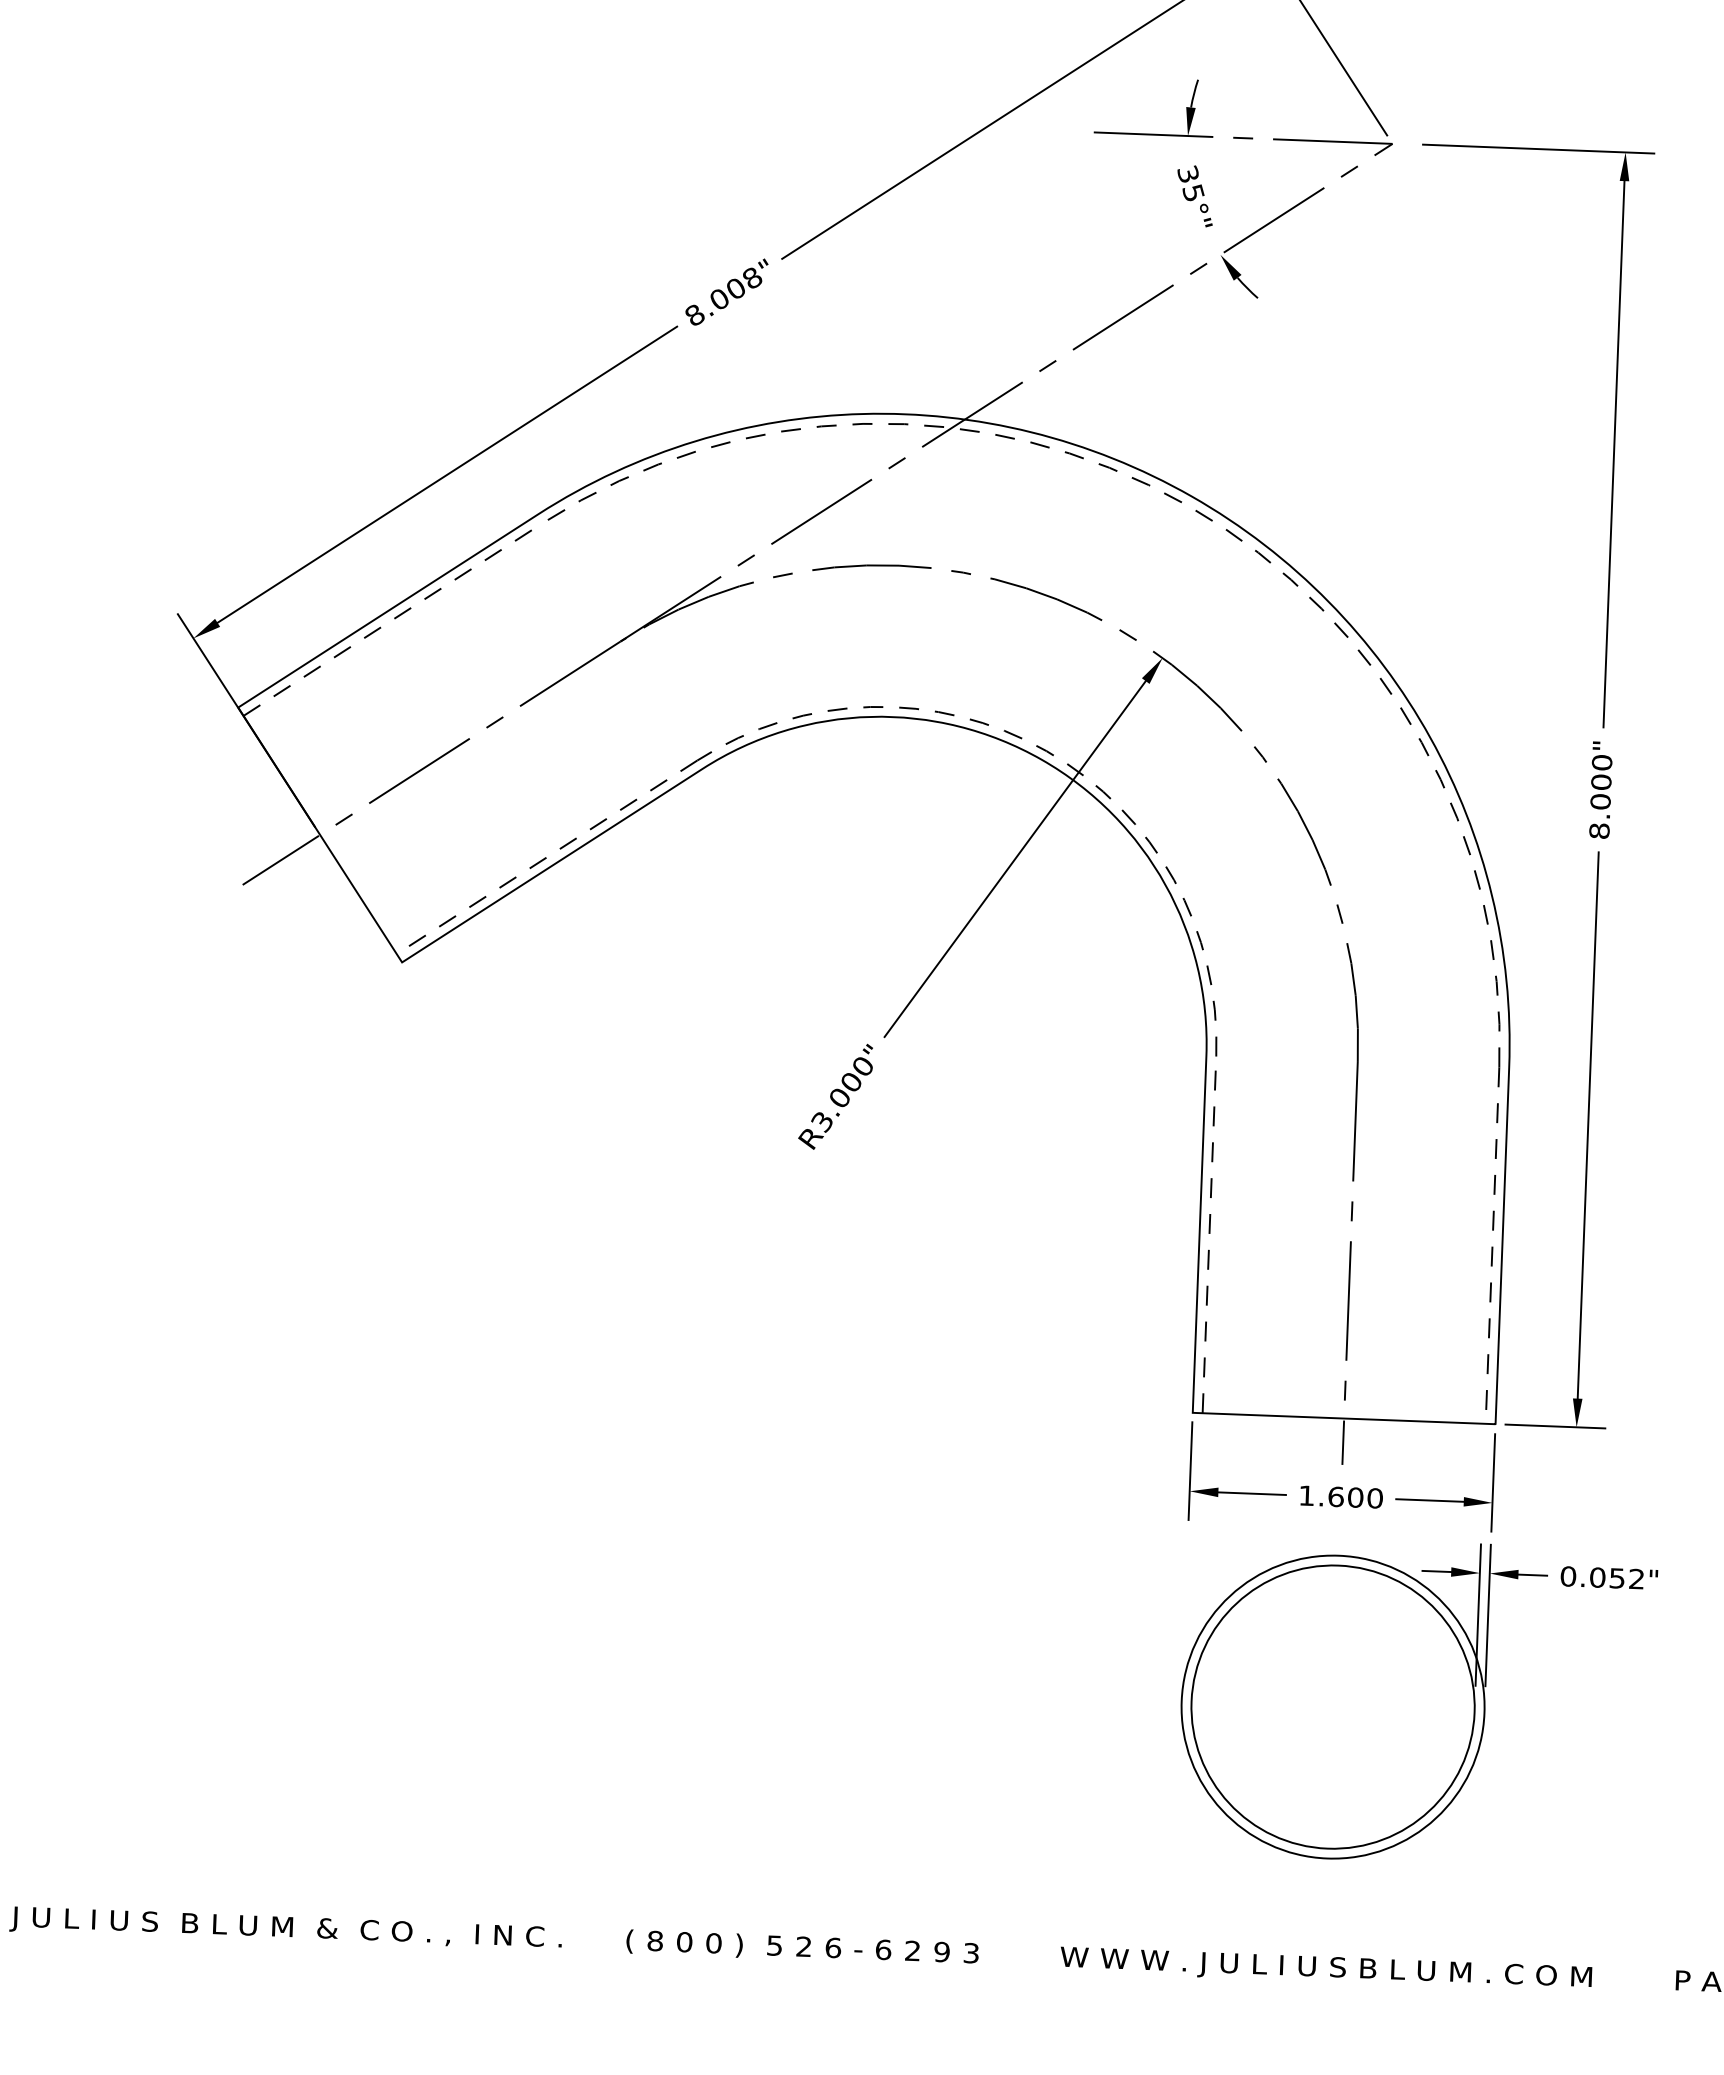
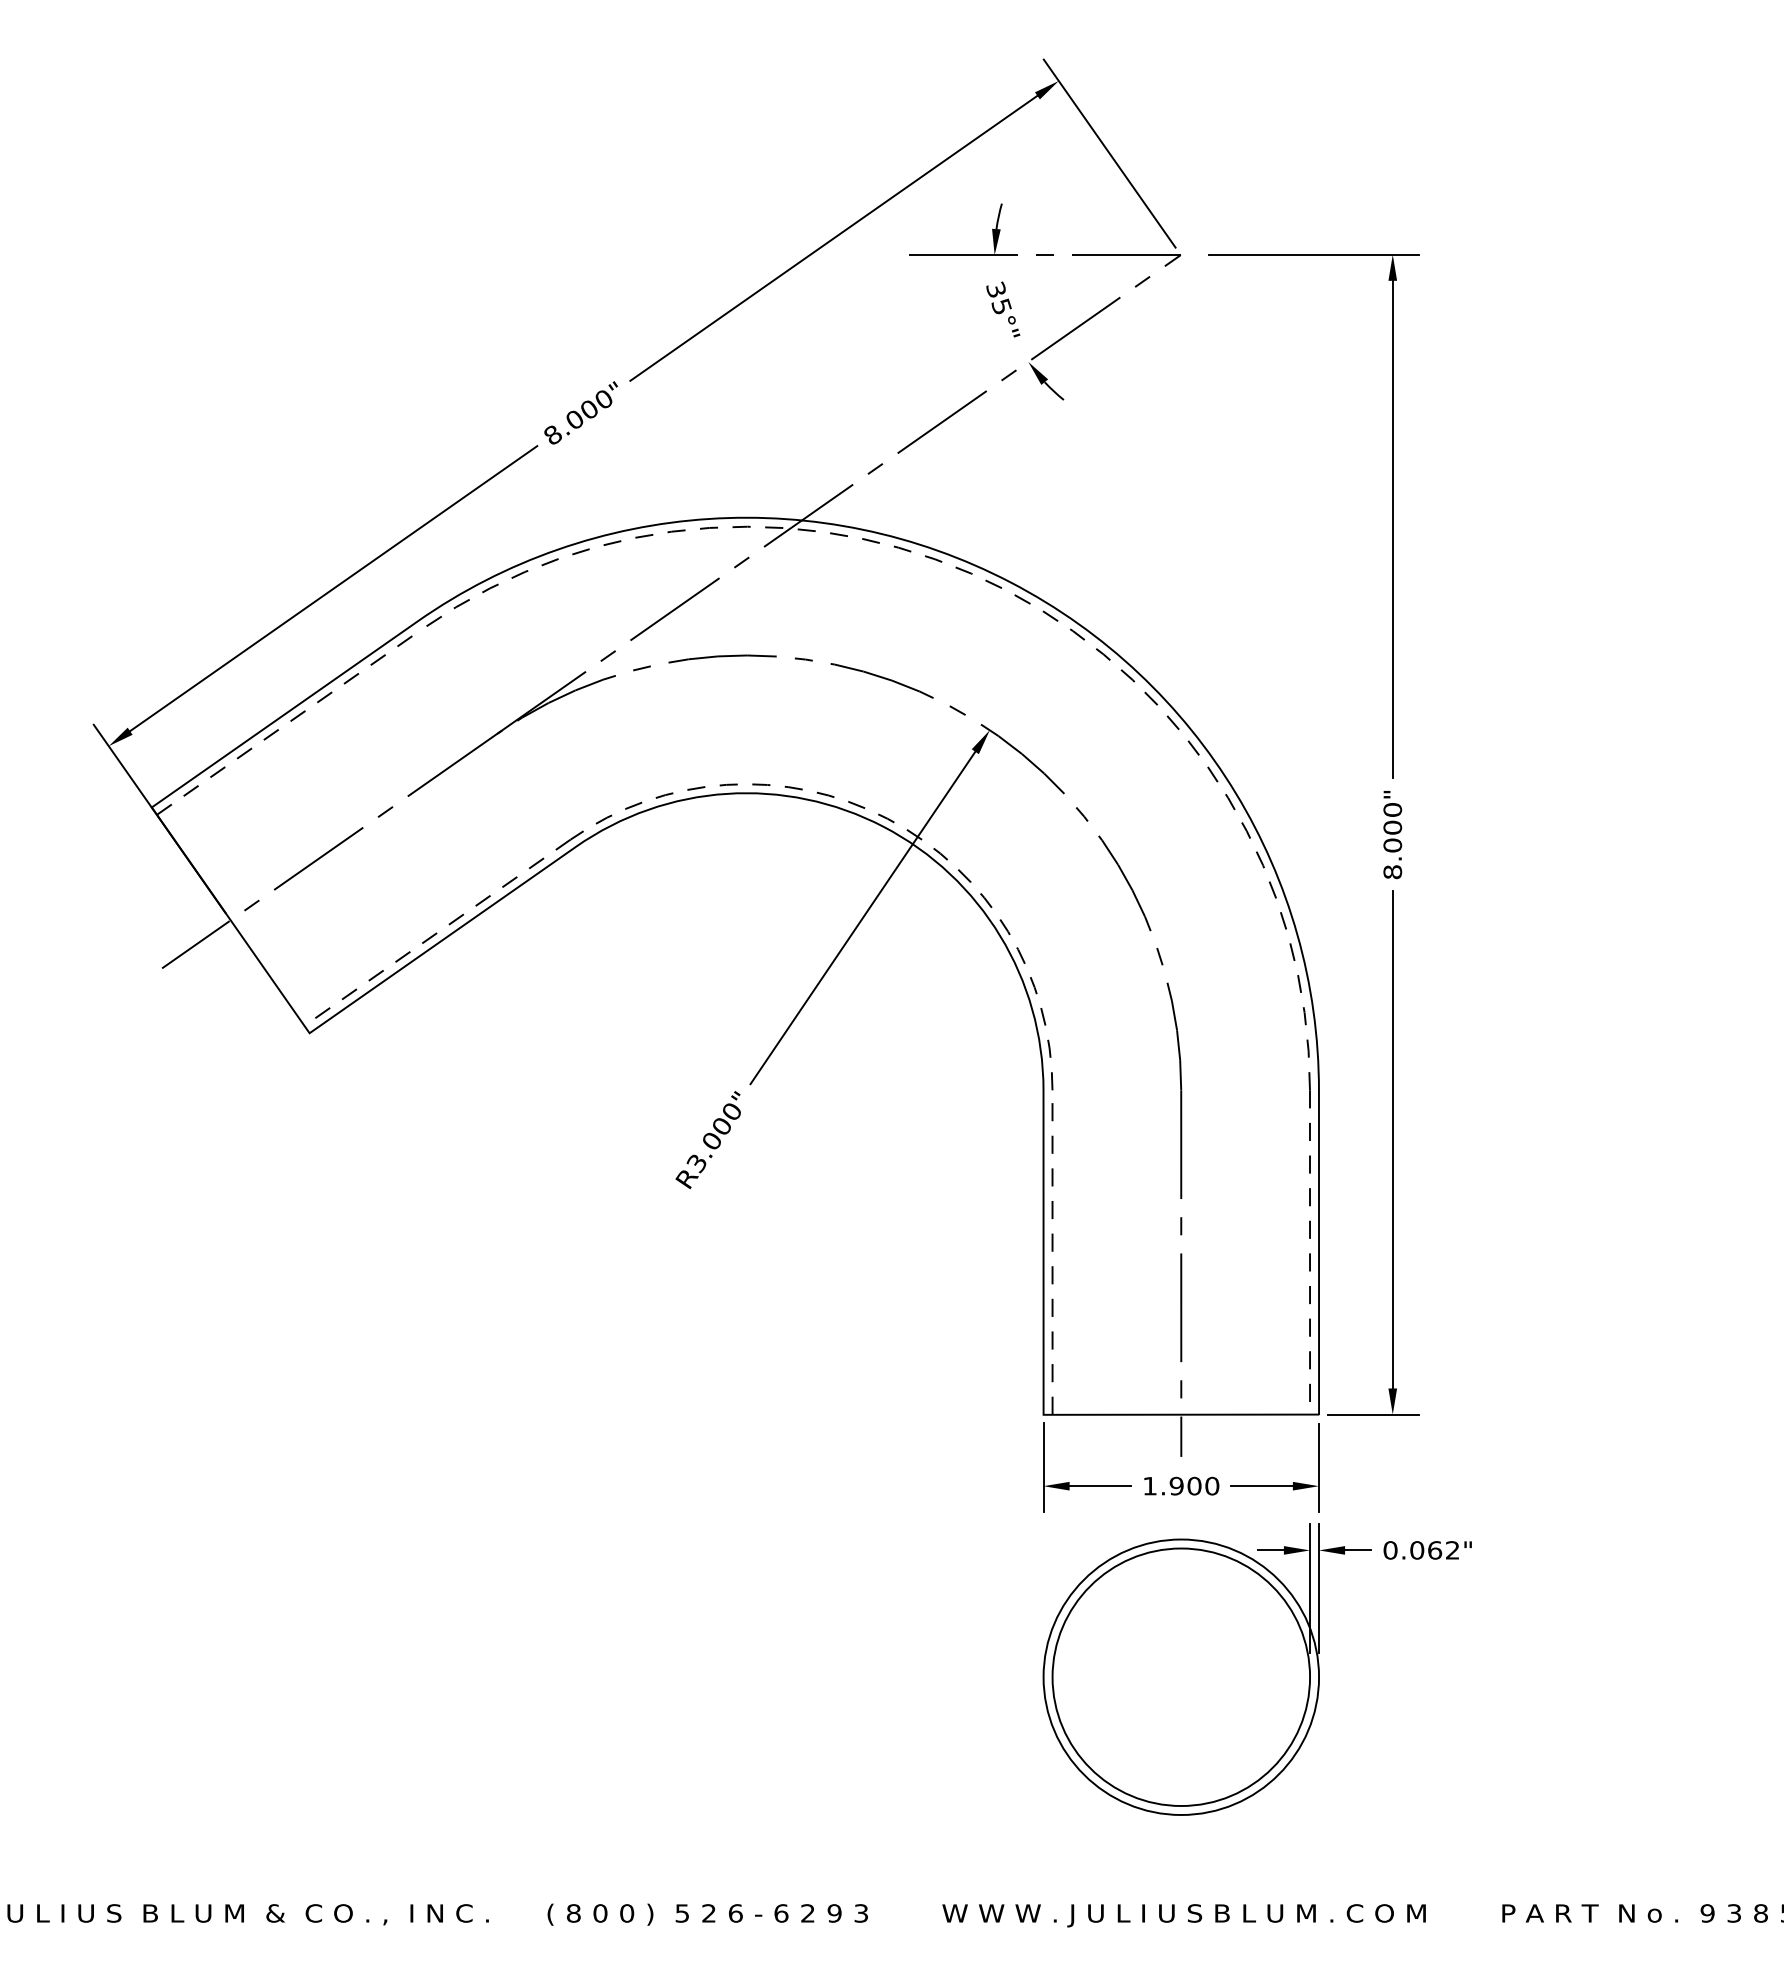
text: (751, 278) -> (603, 399), 8.008" -> 8.000"
text: (1335, 1496) -> (1176, 1485), 1.600 -> 1.900
text: (1617, 1578) -> (1435, 1550), 0.052" -> 0.062"

